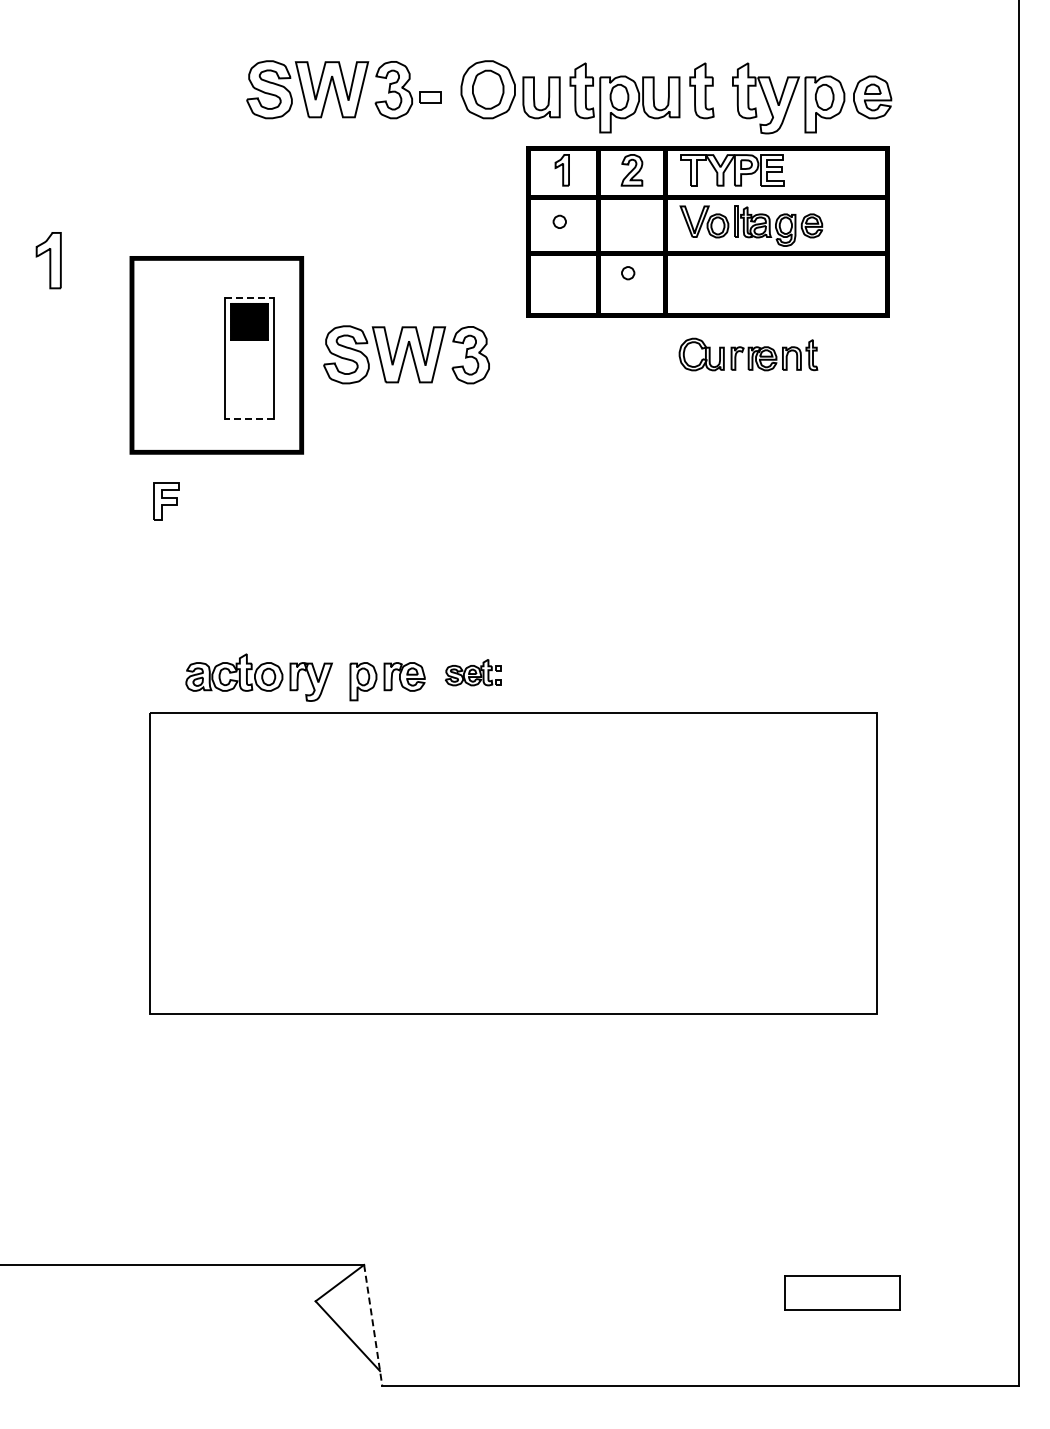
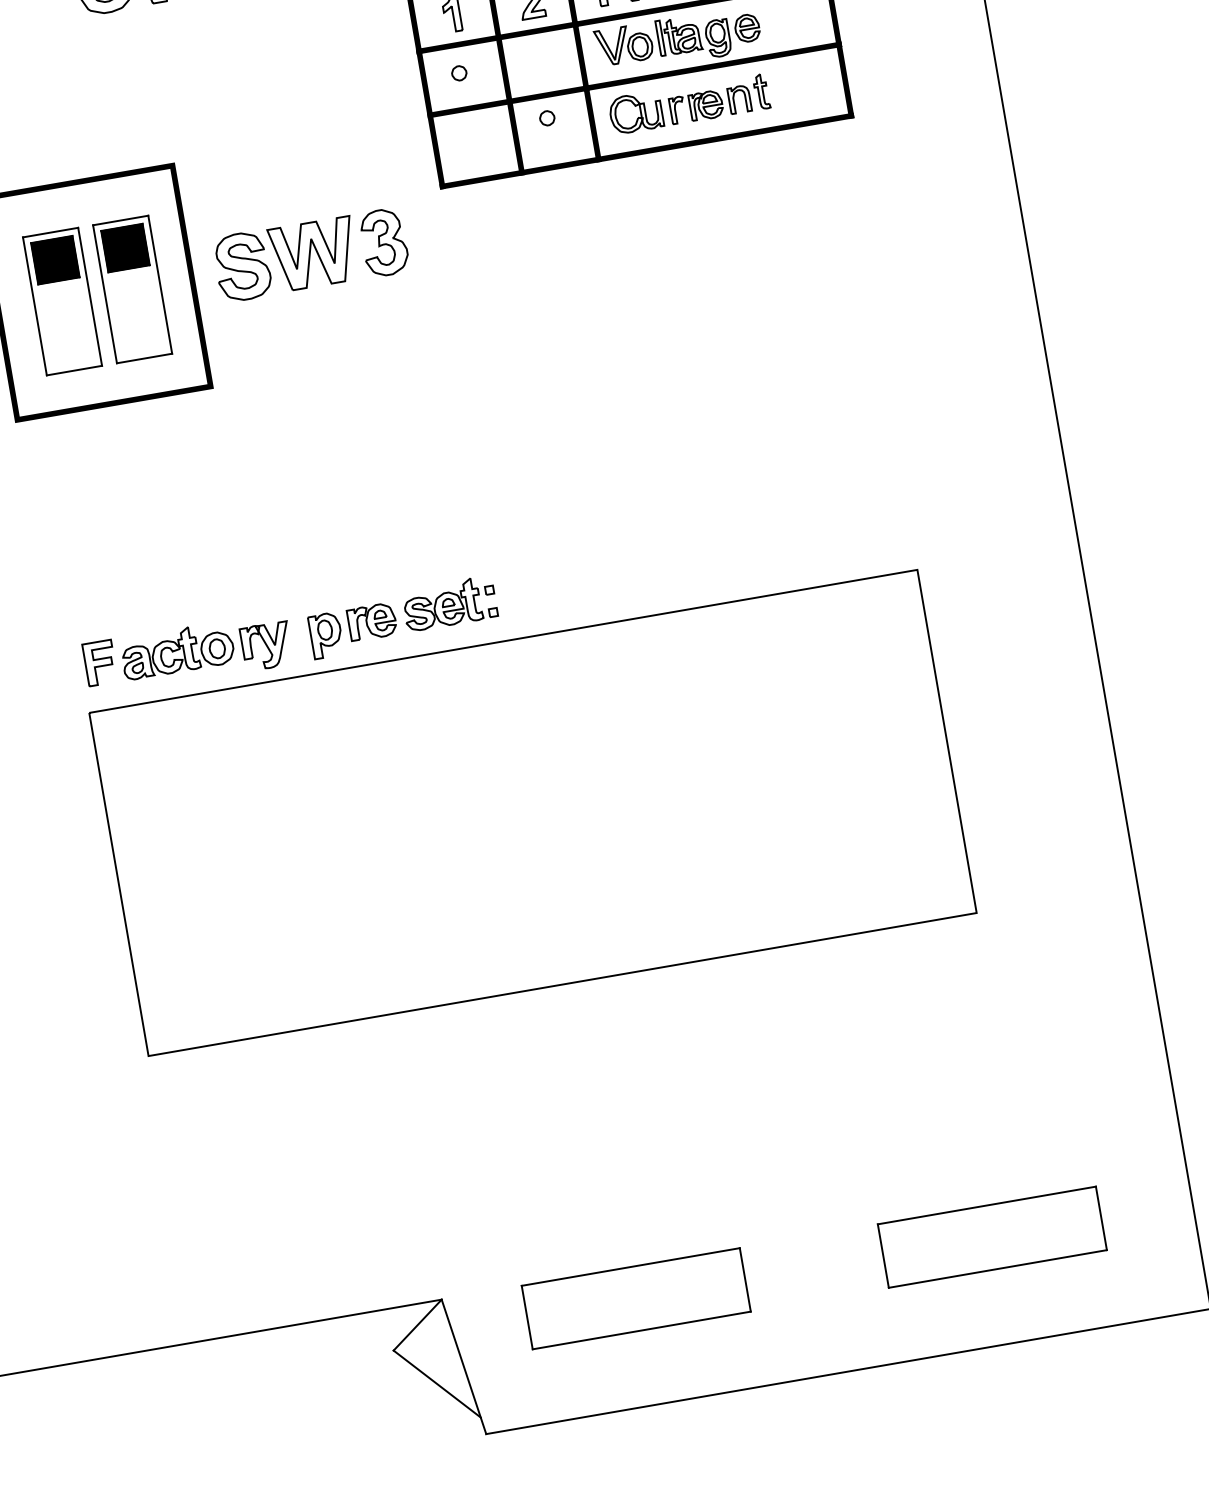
line: (249, 297) -> (120, 220), dashed -> solid
part: (748, 354) -> (689, 103), moved
part: (187, 358) -> (62, 302), added
line: (248, 418) -> (143, 358), dashed -> solid
part: (166, 501) -> (99, 662), moved
part: (473, 672) -> (449, 603), size x1.43
part: (529, 1292) -> (635, 1298), added
part: (842, 1292) -> (991, 1236), size x1.67
line: (373, 1326) -> (464, 1367), dashed -> solid

